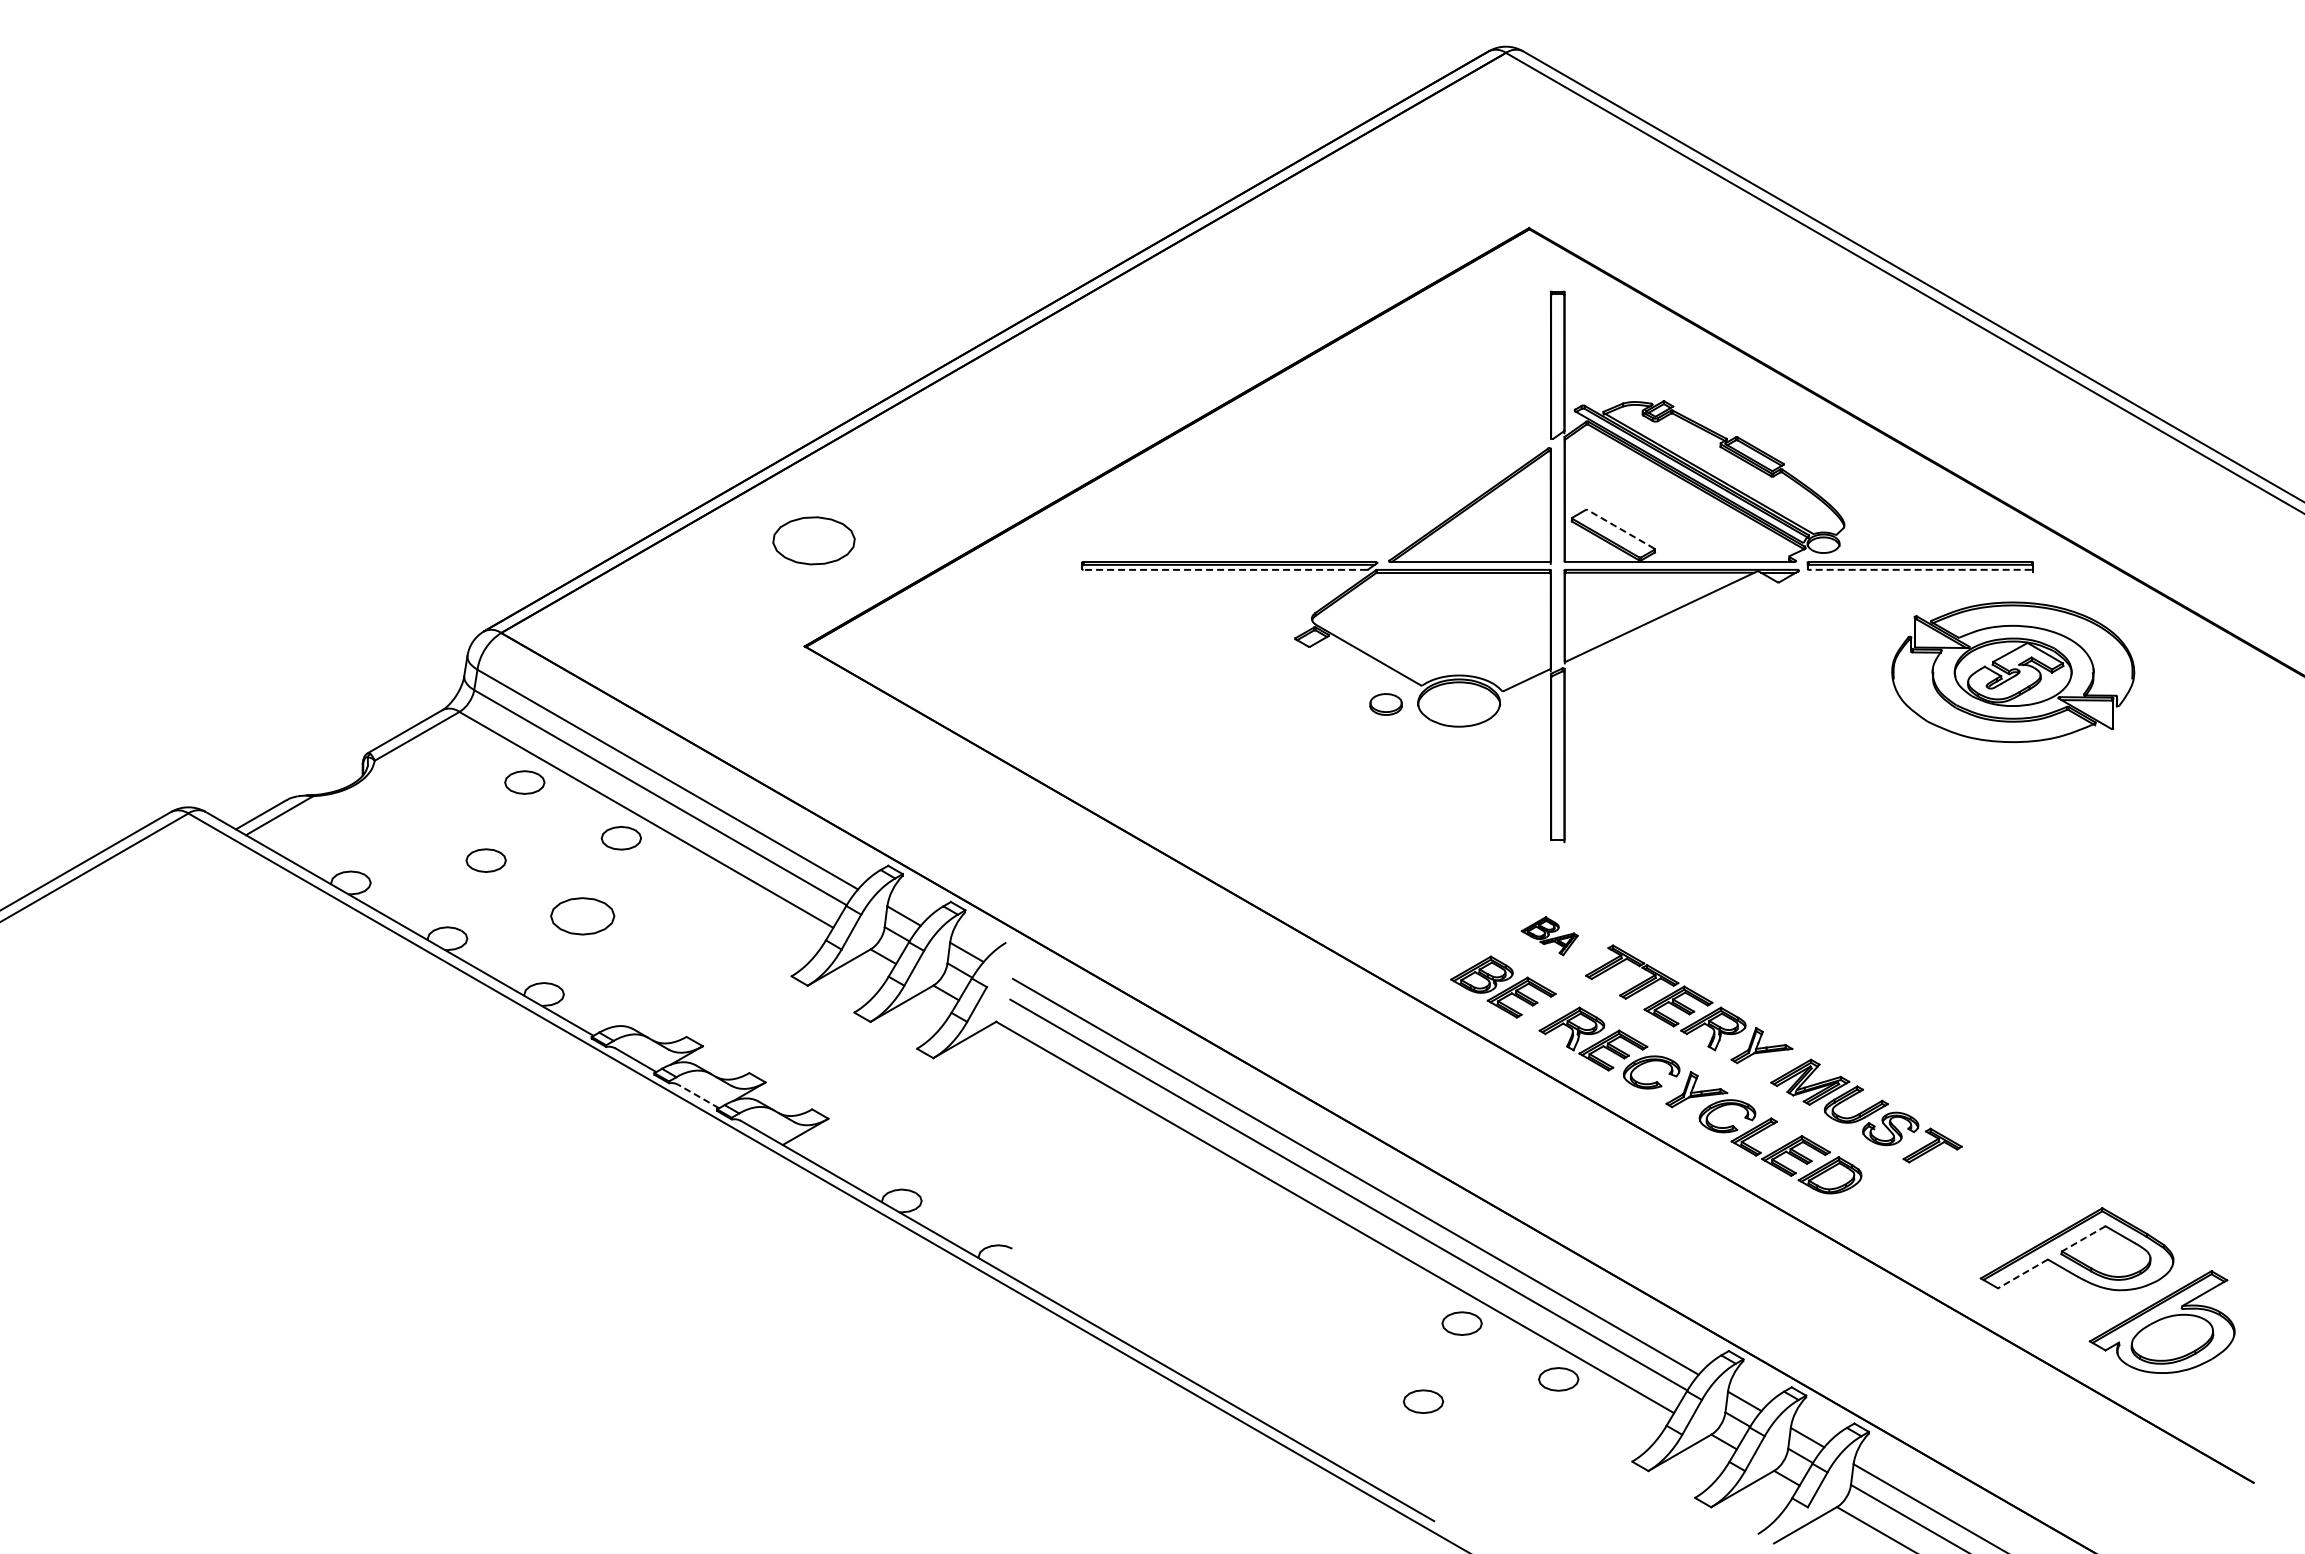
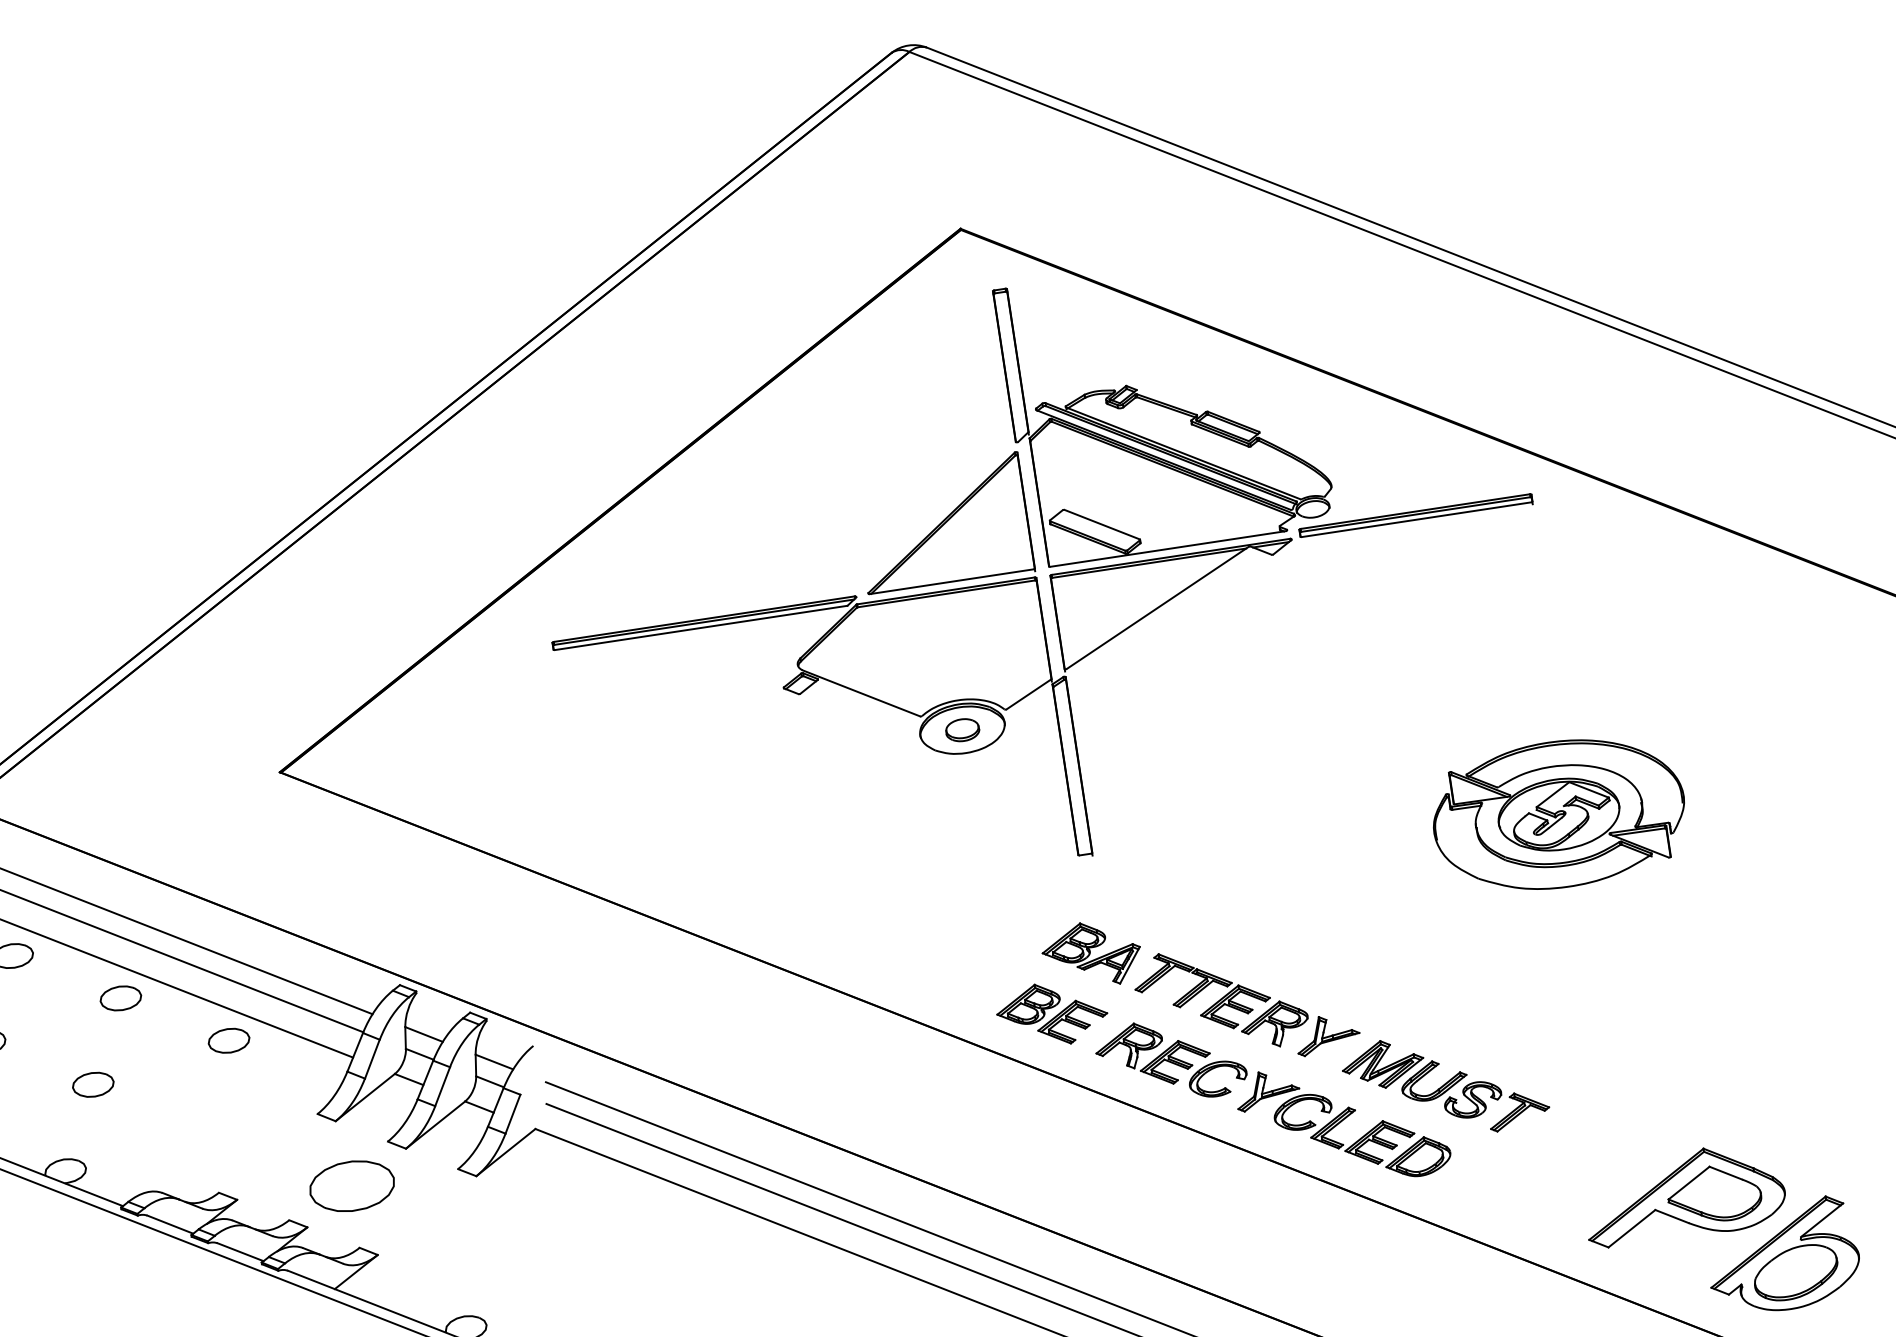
line: (1621, 529) -> (1102, 524), dashed -> solid
part: (813, 540) -> (351, 1185), moved
line: (1225, 569) -> (701, 627), dashed -> solid
line: (1919, 569) -> (1415, 519), dashed -> solid
part: (2013, 671) -> (1559, 813), moved
part: (1385, 704) -> (962, 730), moved
part: (717, 893) -> (228, 1040), added
part: (582, 916) -> (93, 1084), size x0.62
part: (1549, 935) -> (1091, 953), size x1.67
line: (698, 1096) -> (240, 1252), dashed -> solid
line: (2083, 1239) -> (1688, 1183), dashed -> solid
line: (2022, 1273) -> (1631, 1228), dashed -> solid

